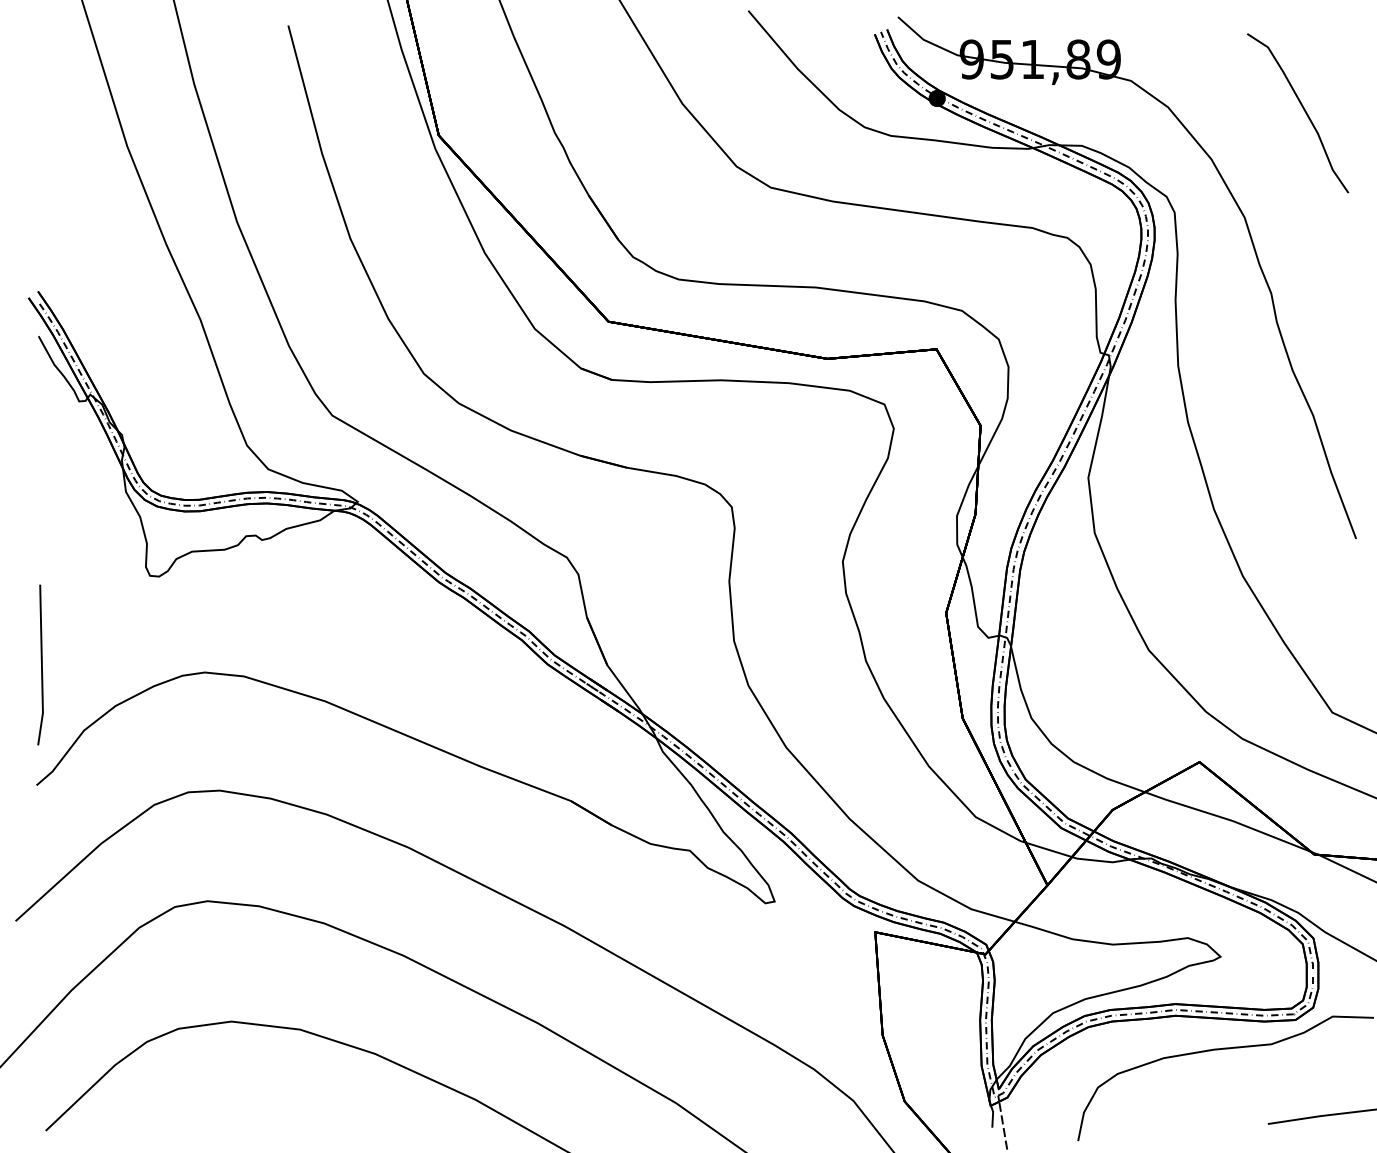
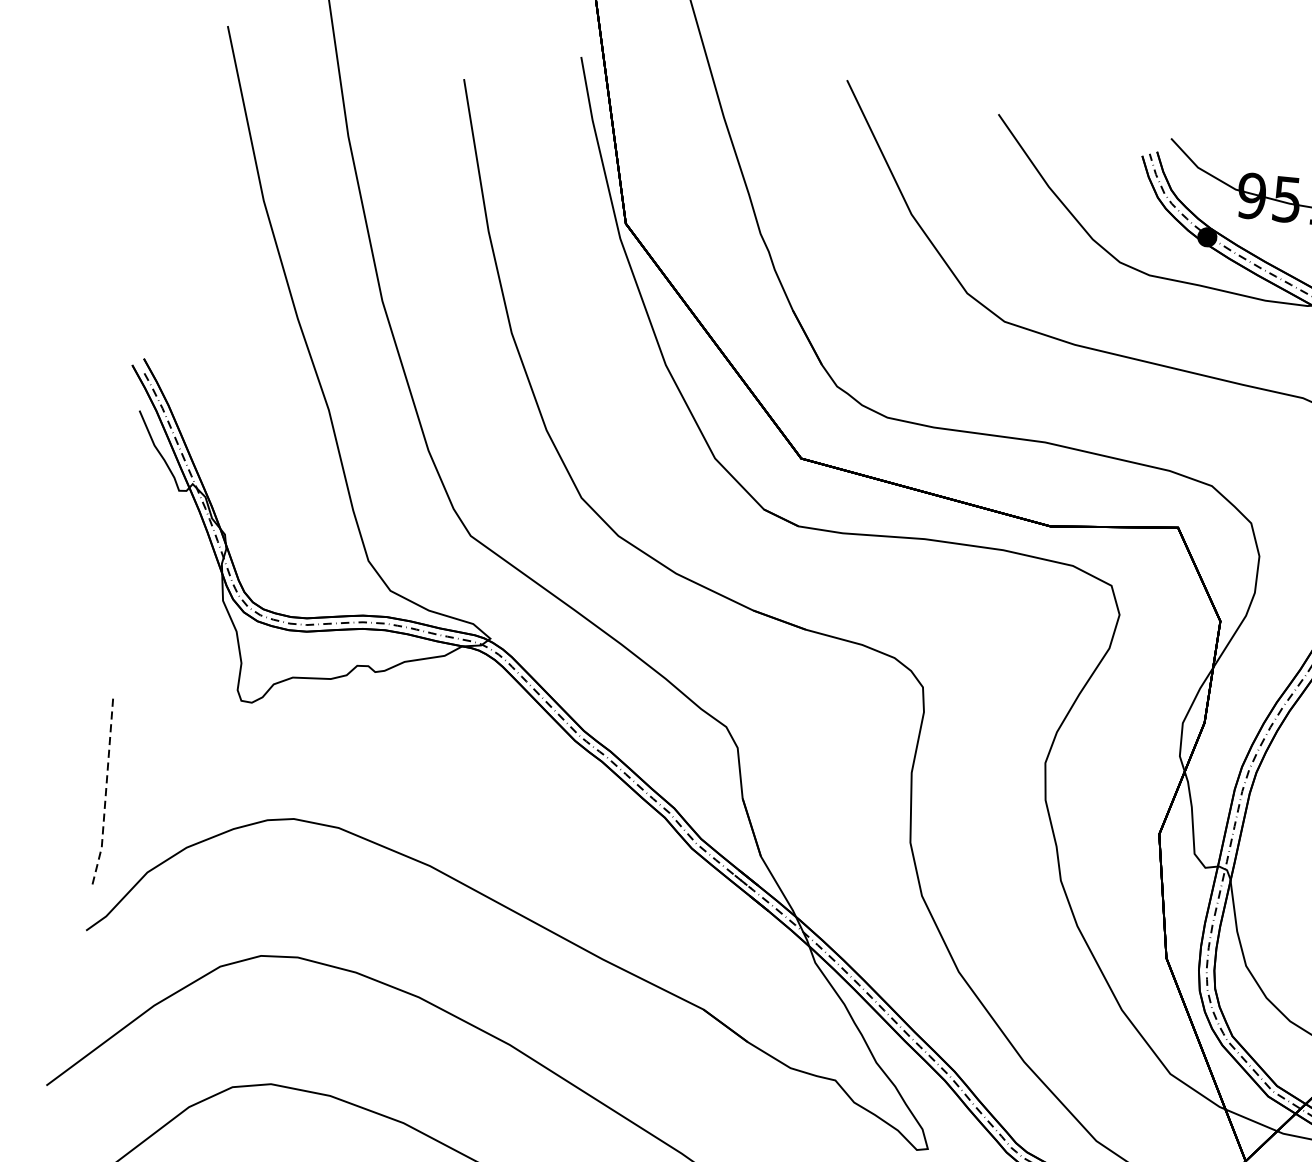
line: (41, 665) -> (105, 792), solid -> dashed

